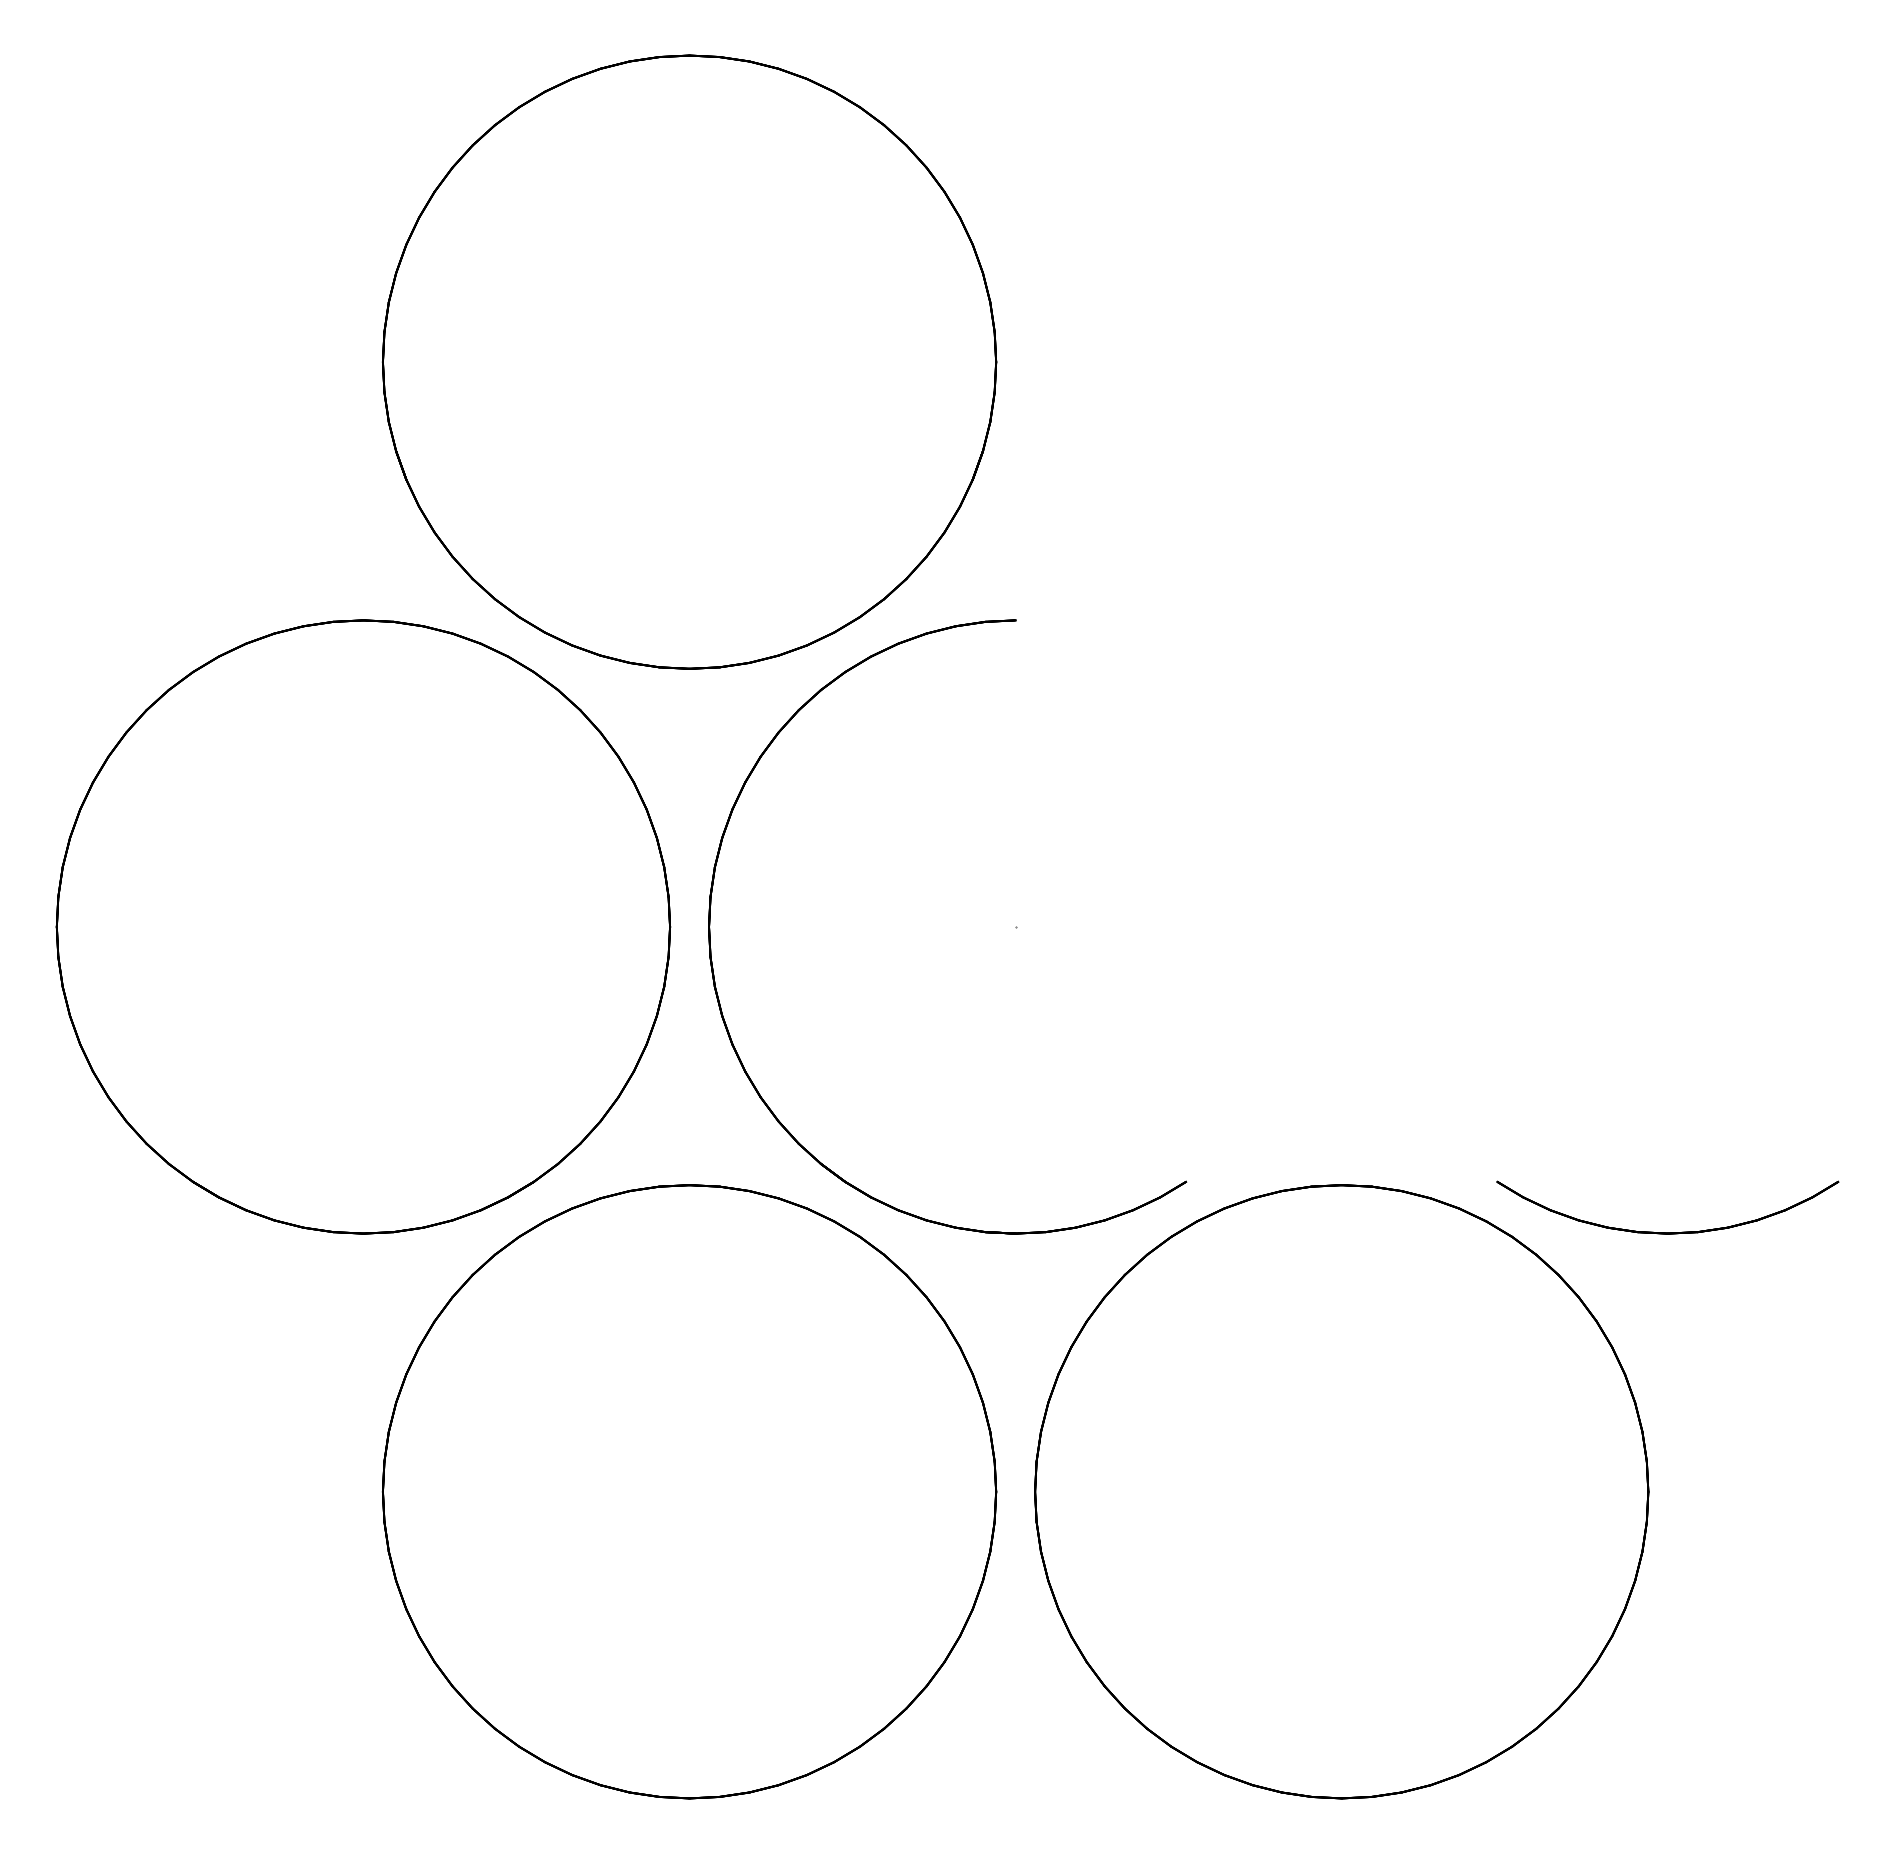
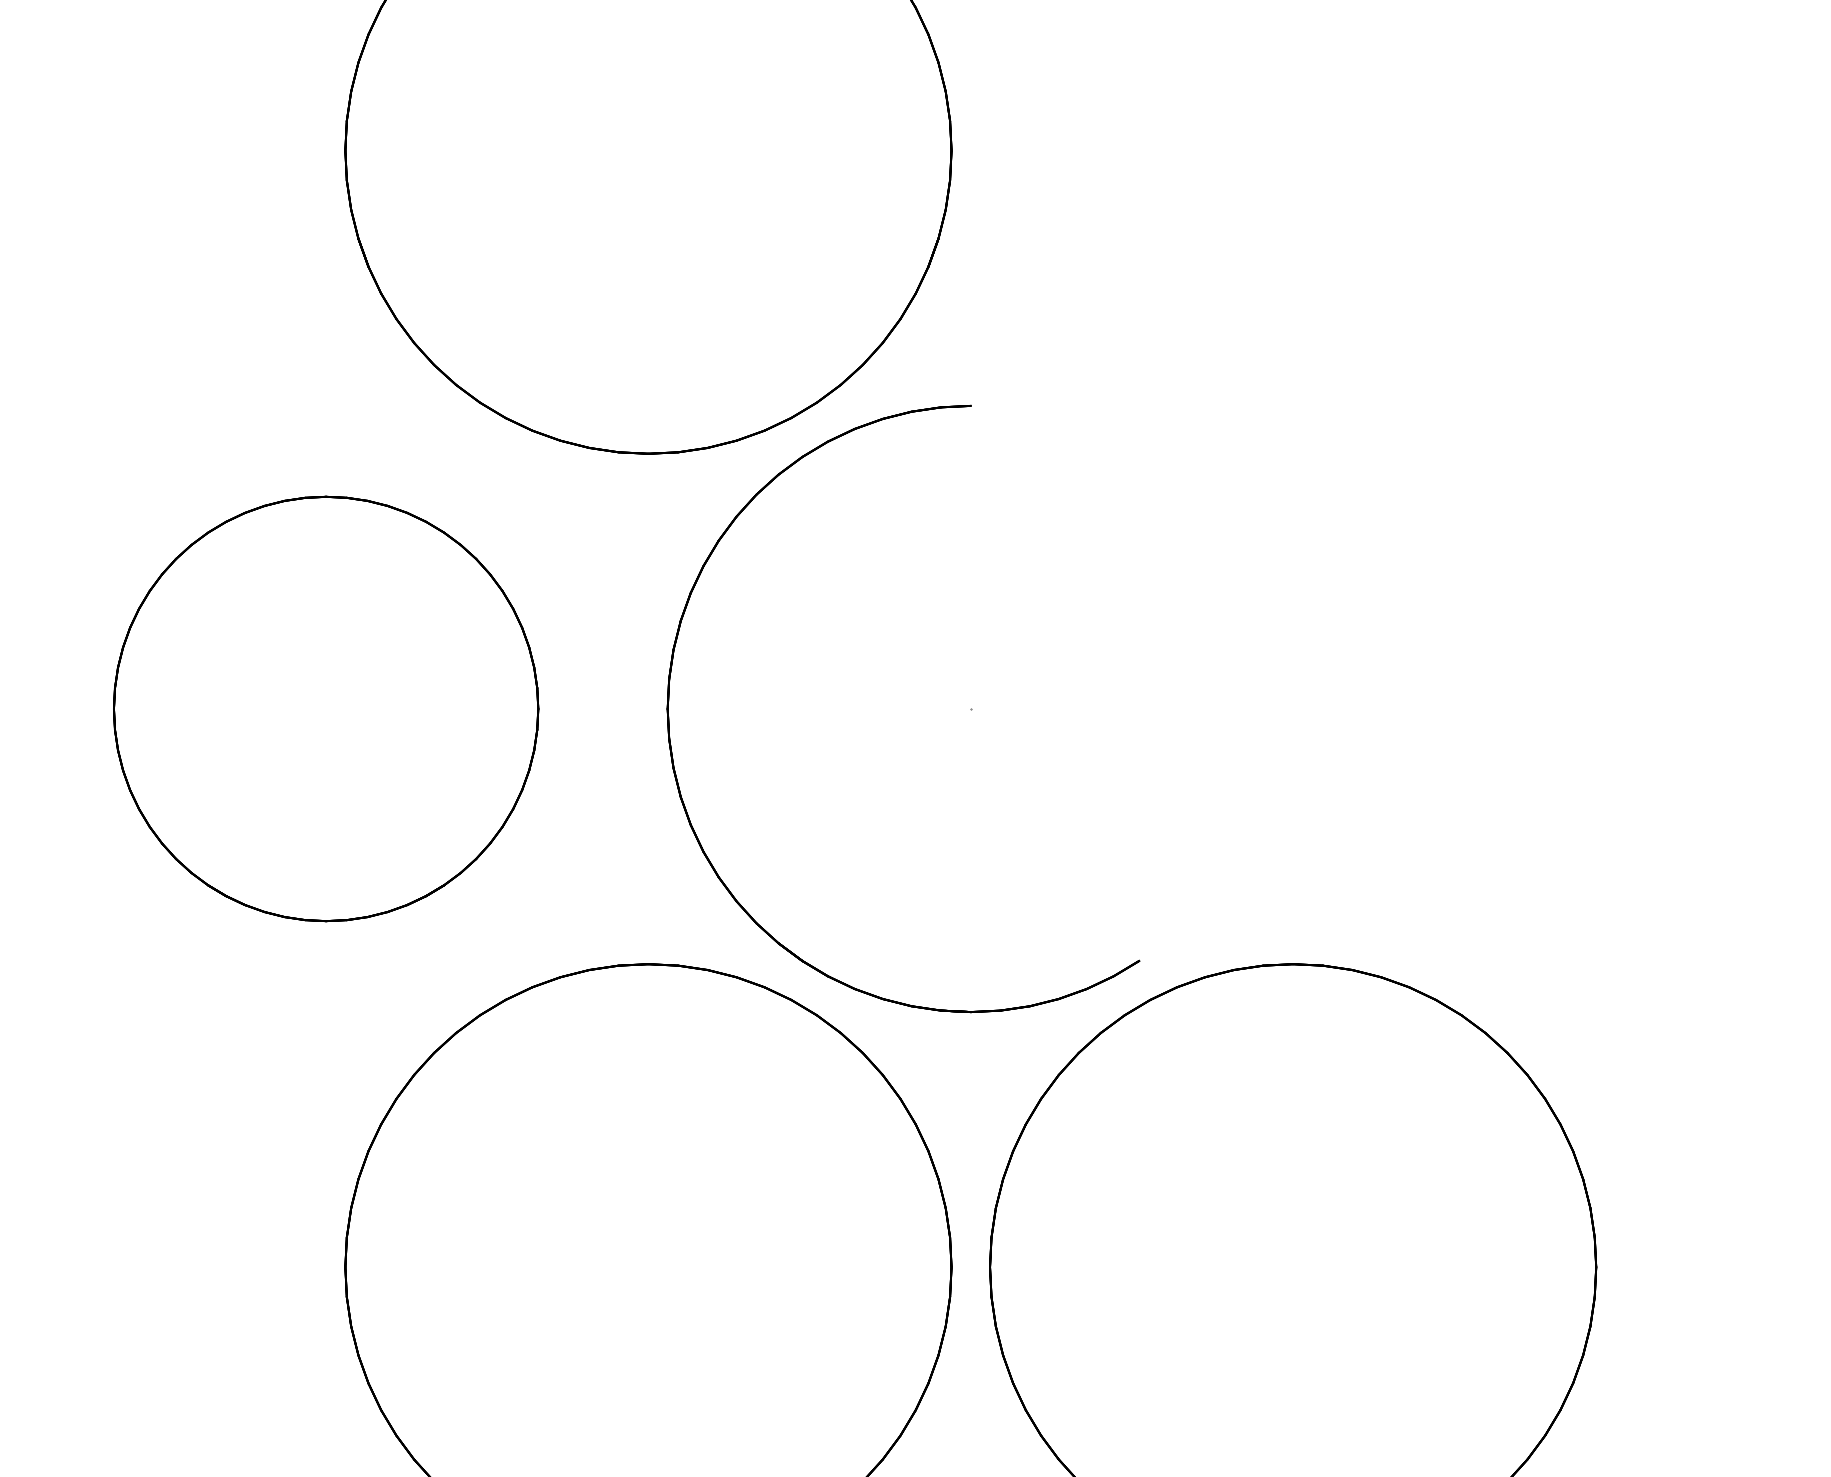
part: (363, 926) -> (326, 708), size x0.7
part: (1667, 1232) -> (1615, 1010), removed

